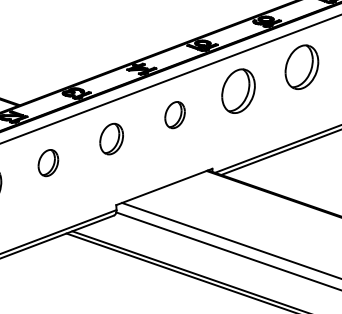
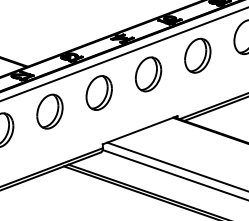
part: (174, 114) -> (148, 73), size x1.67
part: (111, 138) -> (99, 92), size x1.43
part: (48, 162) -> (50, 111), size x1.67

